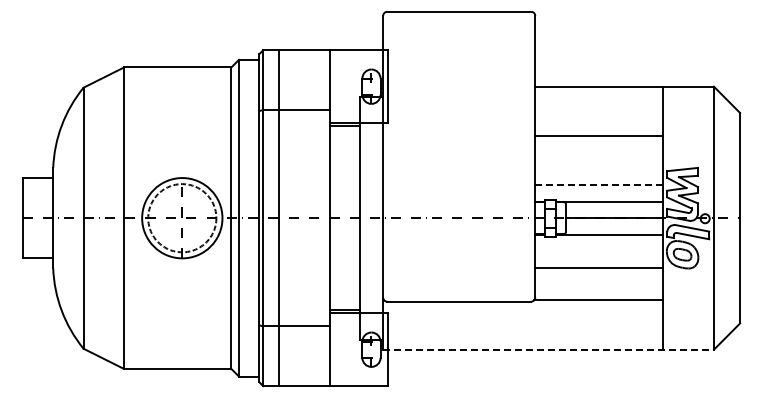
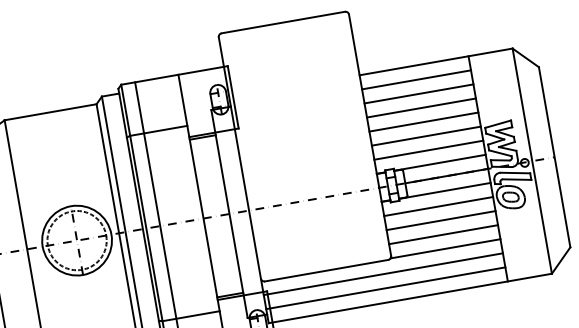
line: (598, 103) -> (416, 80), added
line: (598, 119) -> (418, 93), added
line: (598, 152) -> (423, 122), added
line: (598, 168) -> (425, 135), added
line: (598, 185) -> (428, 150), dashed -> solid
line: (598, 251) -> (438, 206), added
line: (598, 283) -> (443, 234), added
line: (522, 316) -> (383, 273), added
line: (522, 333) -> (385, 288), added
line: (549, 349) -> (411, 298), dashed -> solid

